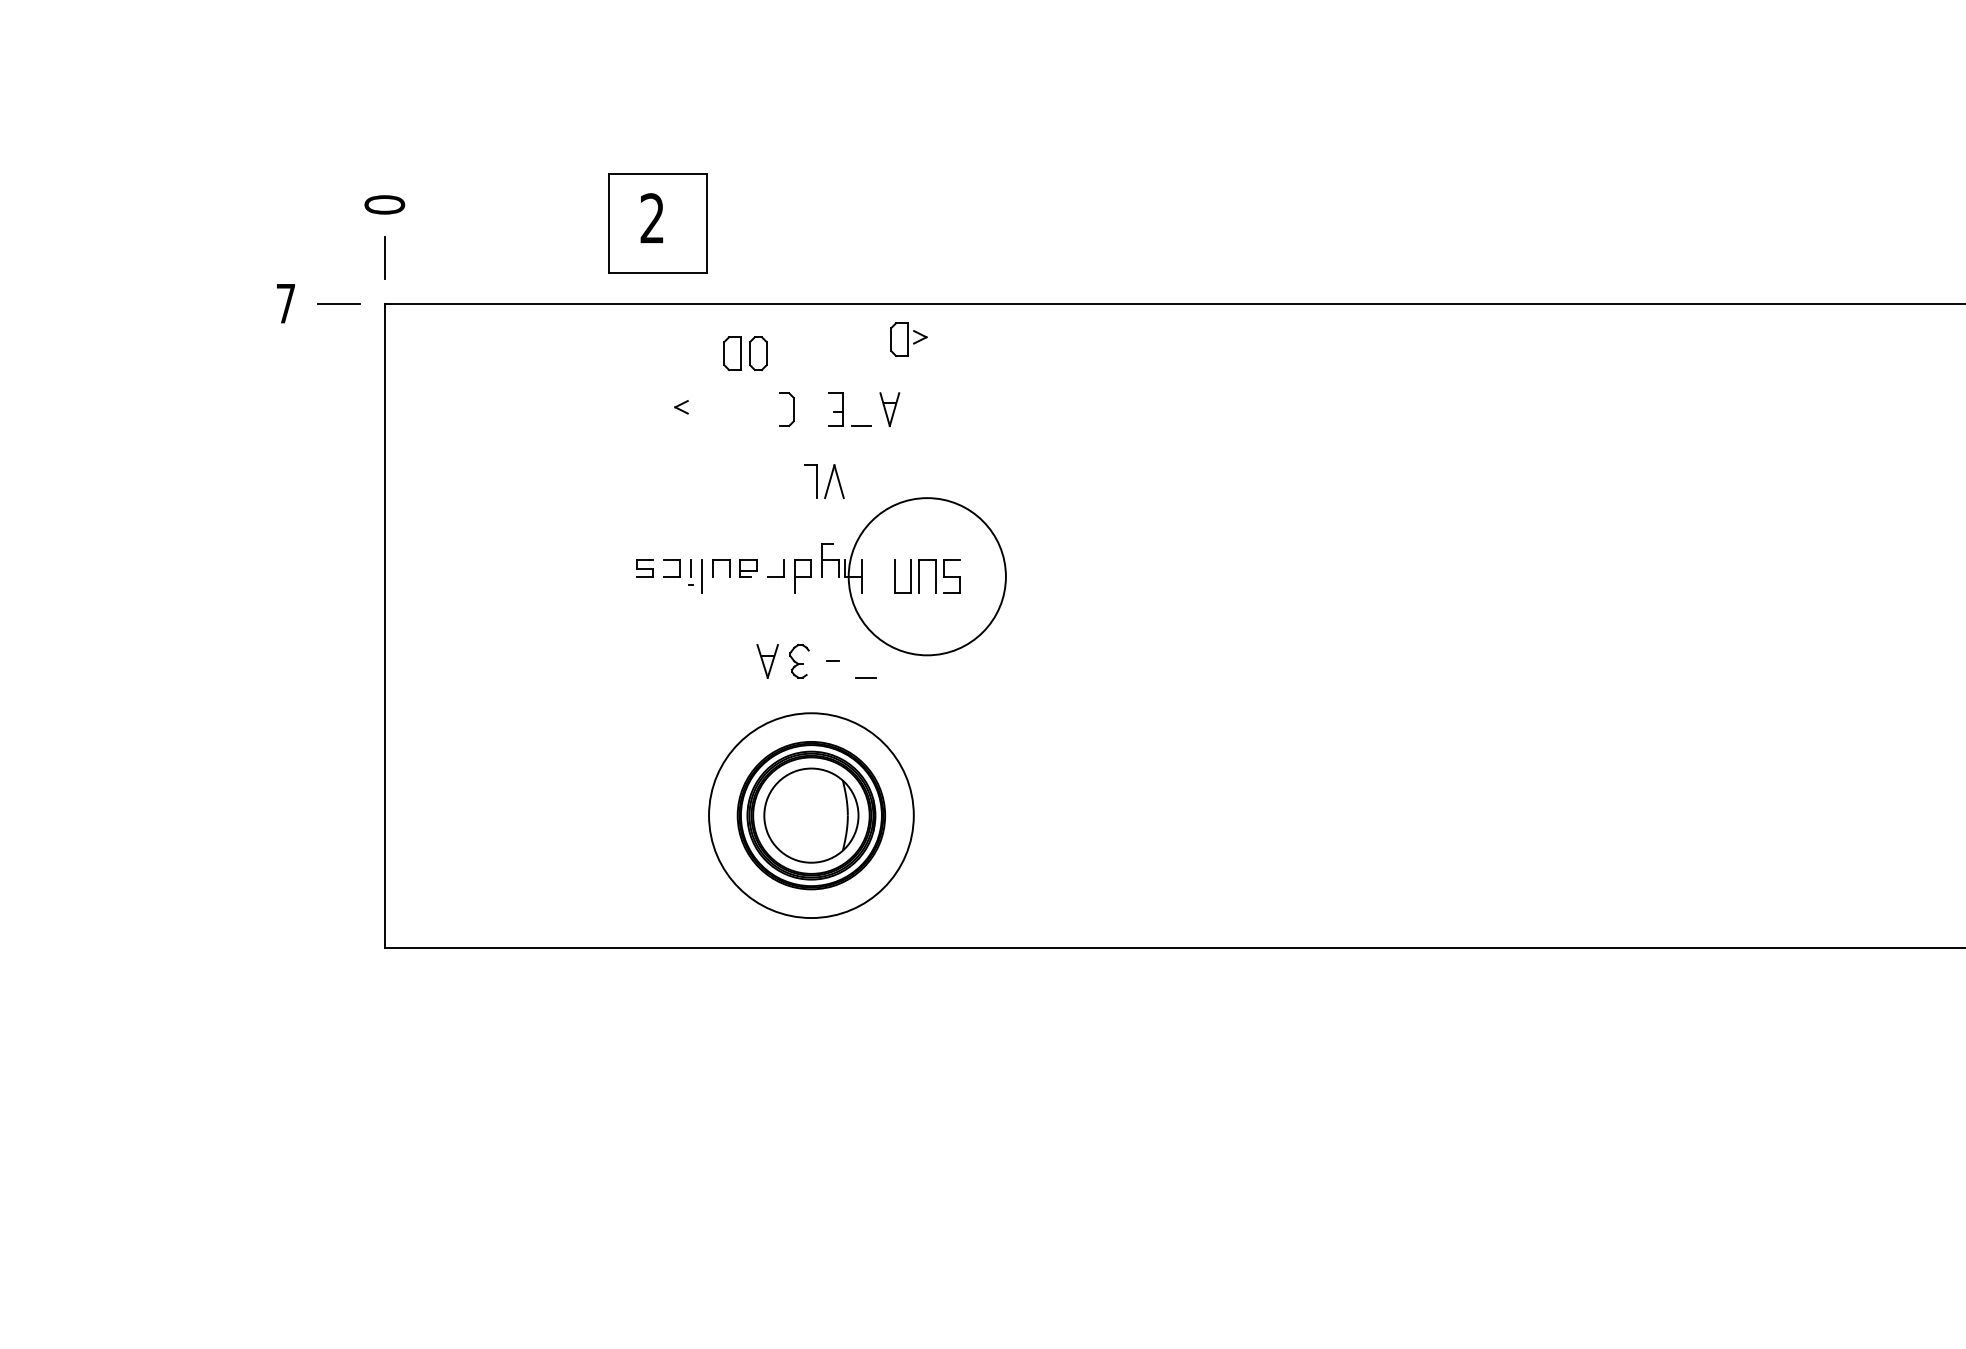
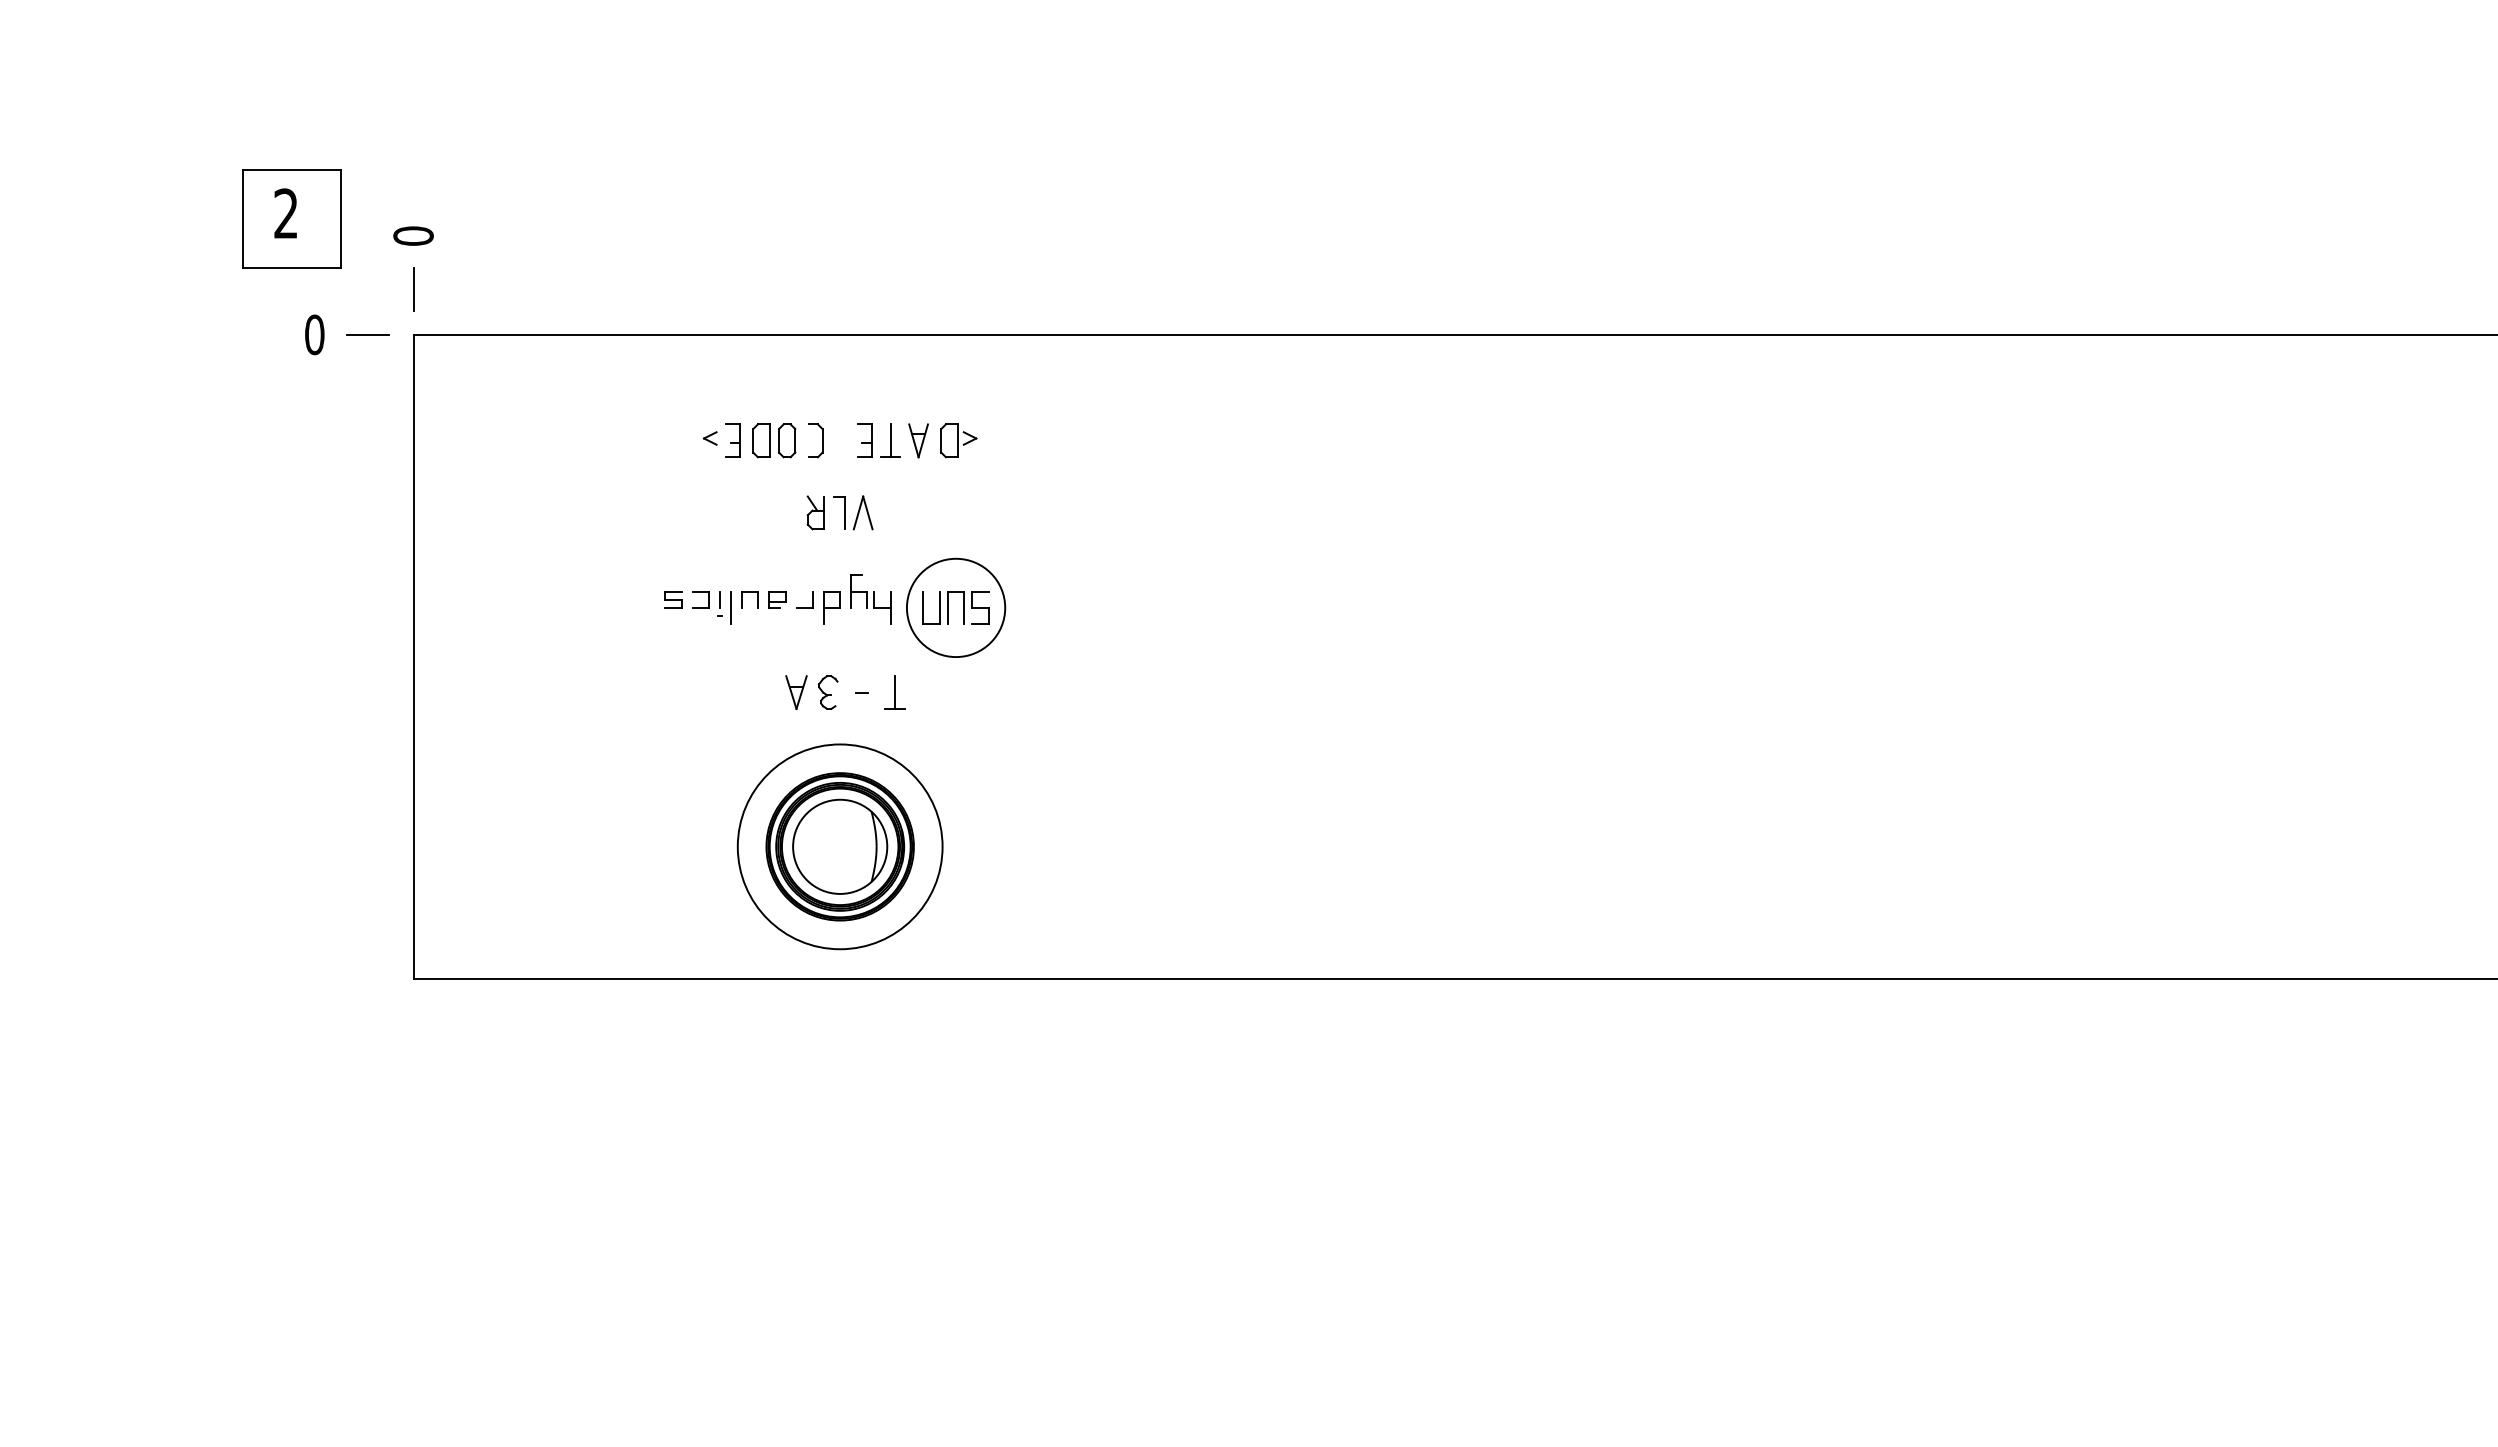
part: (657, 223) -> (291, 218), moved
text: (285, 303) -> (314, 334), 7 -> 0
part: (908, 339) -> (958, 440), moved
part: (745, 353) -> (774, 440), moved
part: (703, 409) -> (732, 440), added
line: (861, 409) -> (890, 440), added
part: (786, 481) -> (815, 512), added
circle: (926, 576) -> (955, 607), size x0.62
line: (865, 661) -> (894, 692), added

